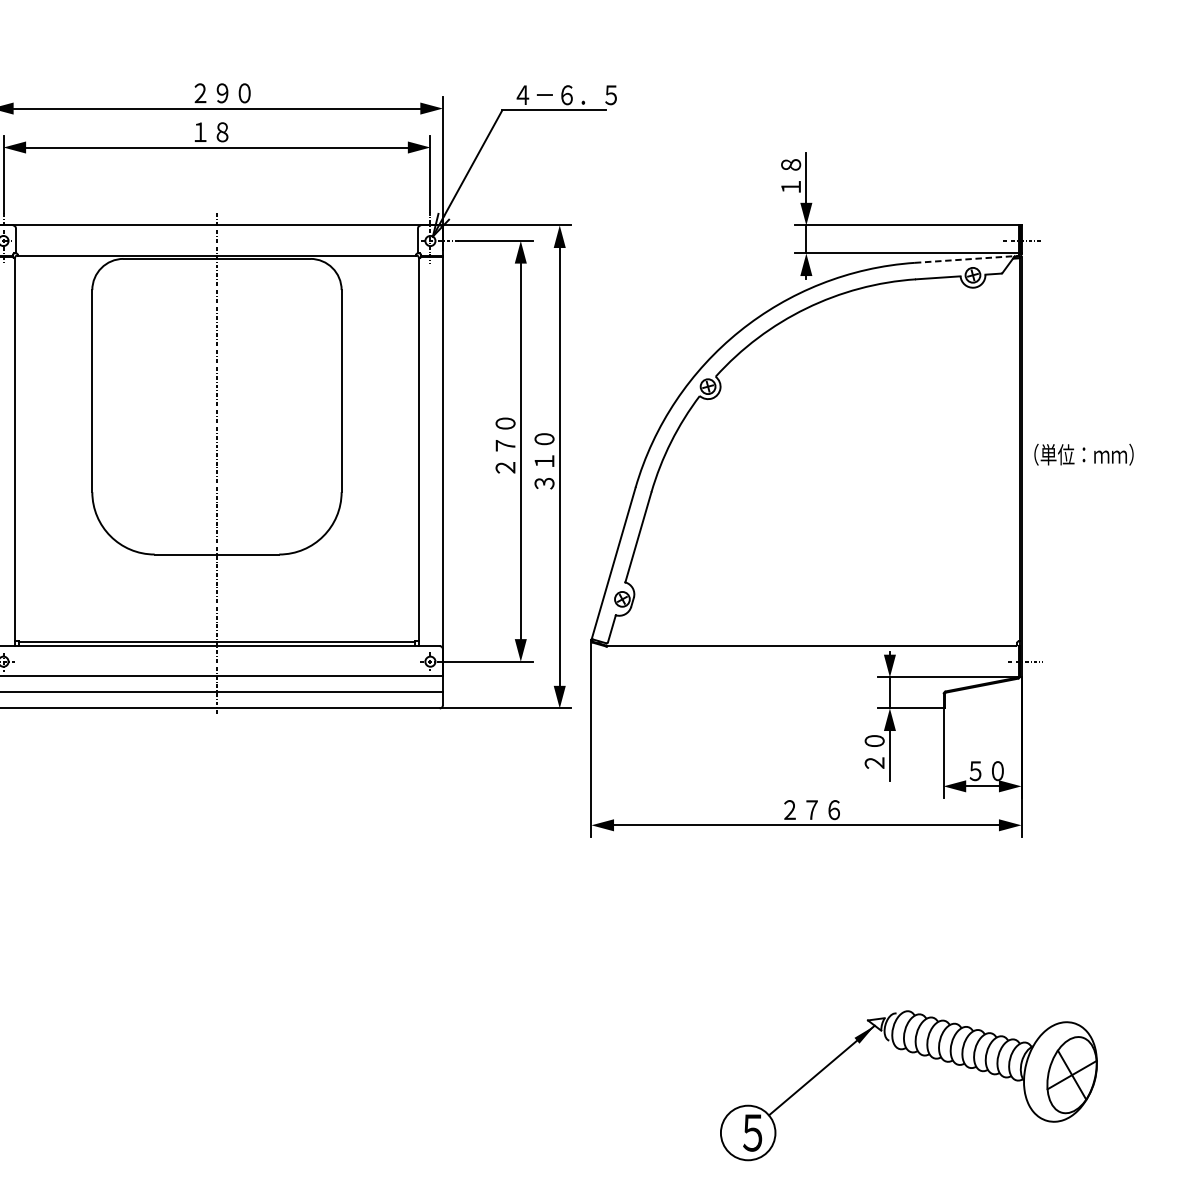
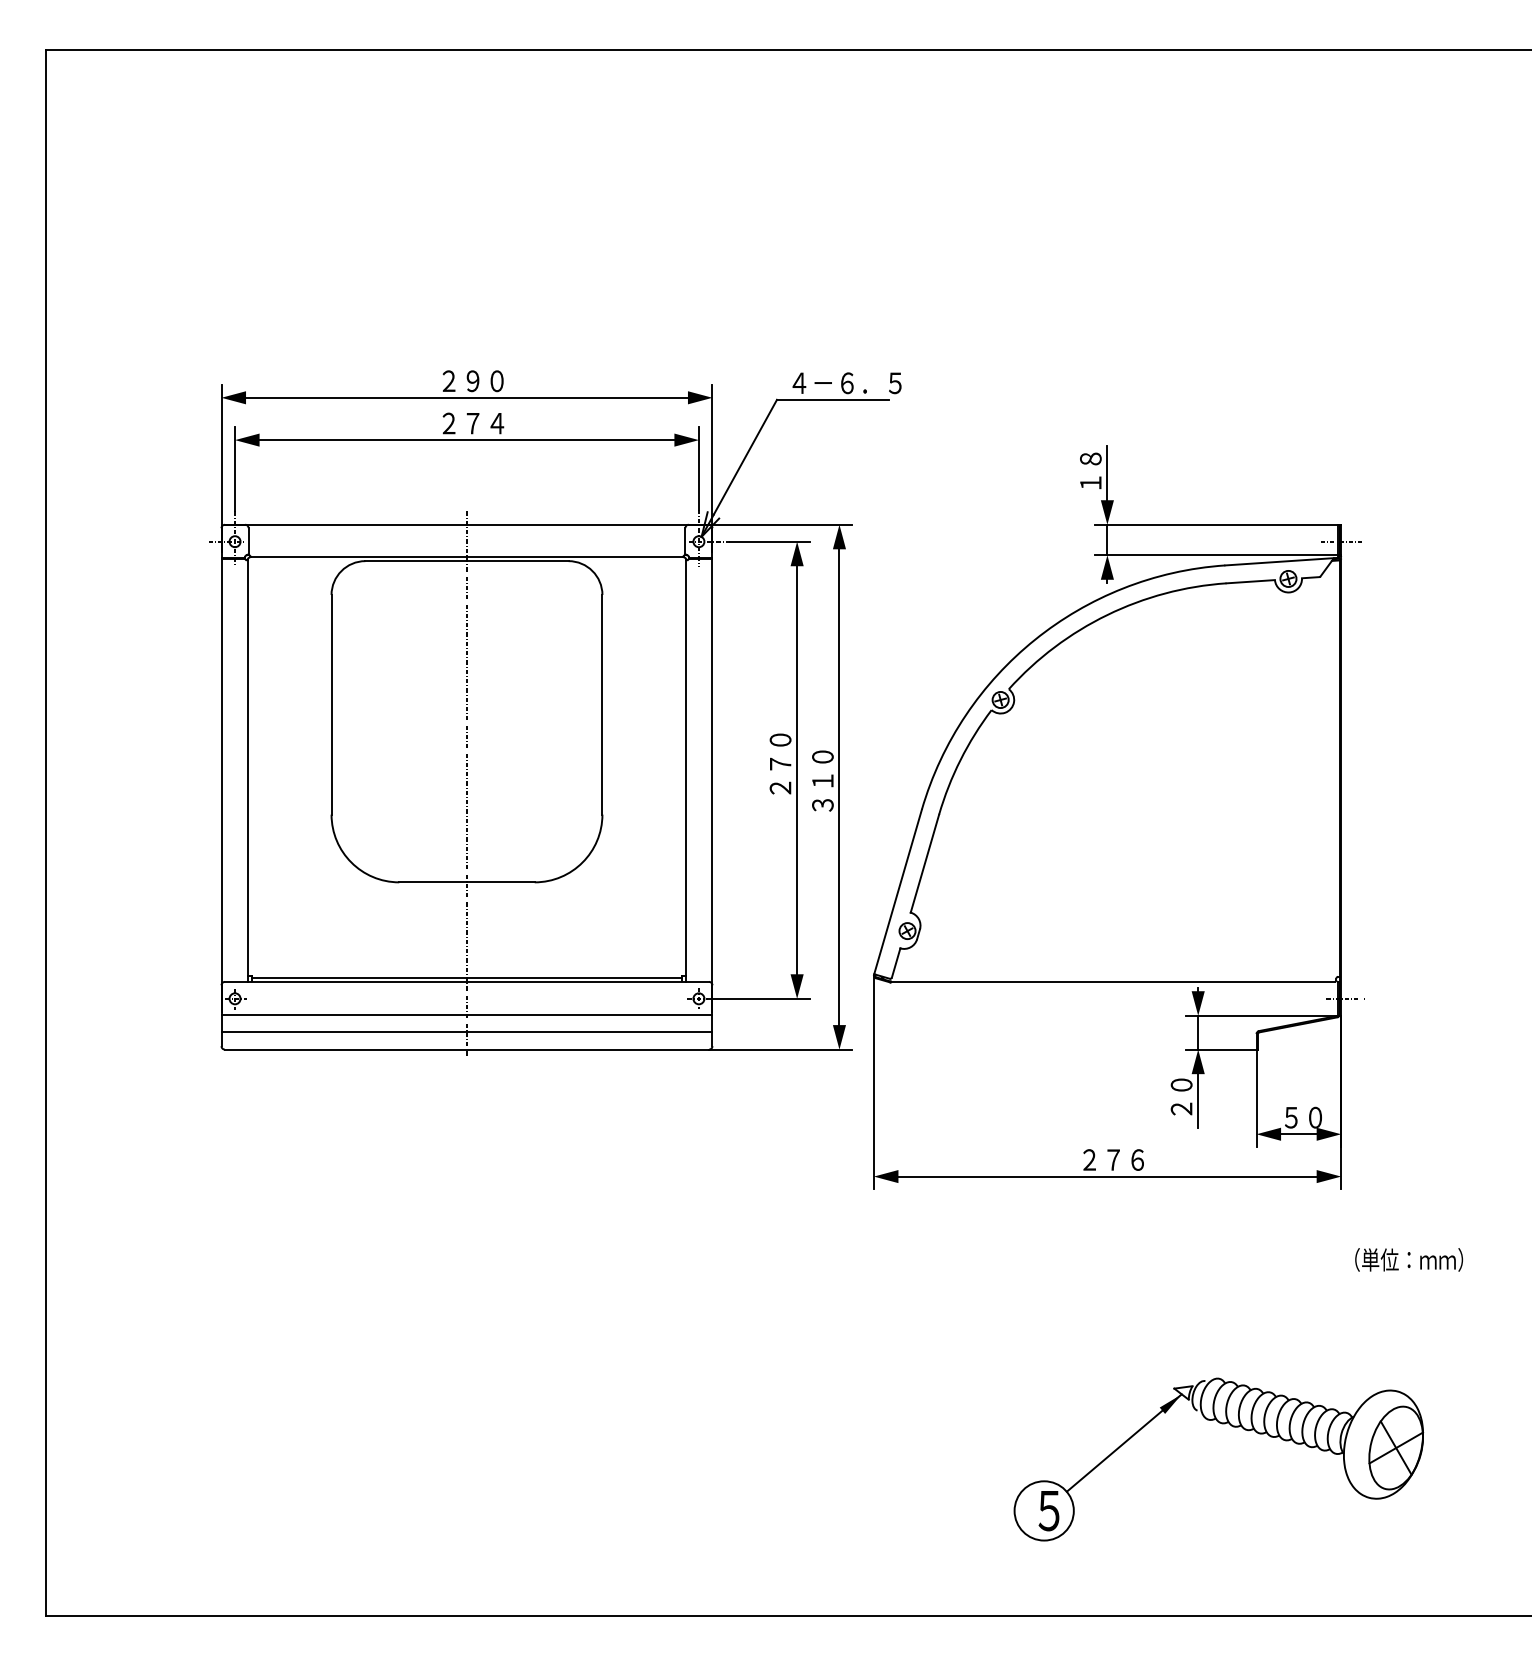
text: (222, 132) -> (473, 423), １８ -> ２７４
line: (966, 259) -> (1281, 561), dashed -> solid
text: (1083, 454) -> (1408, 1259), moved

